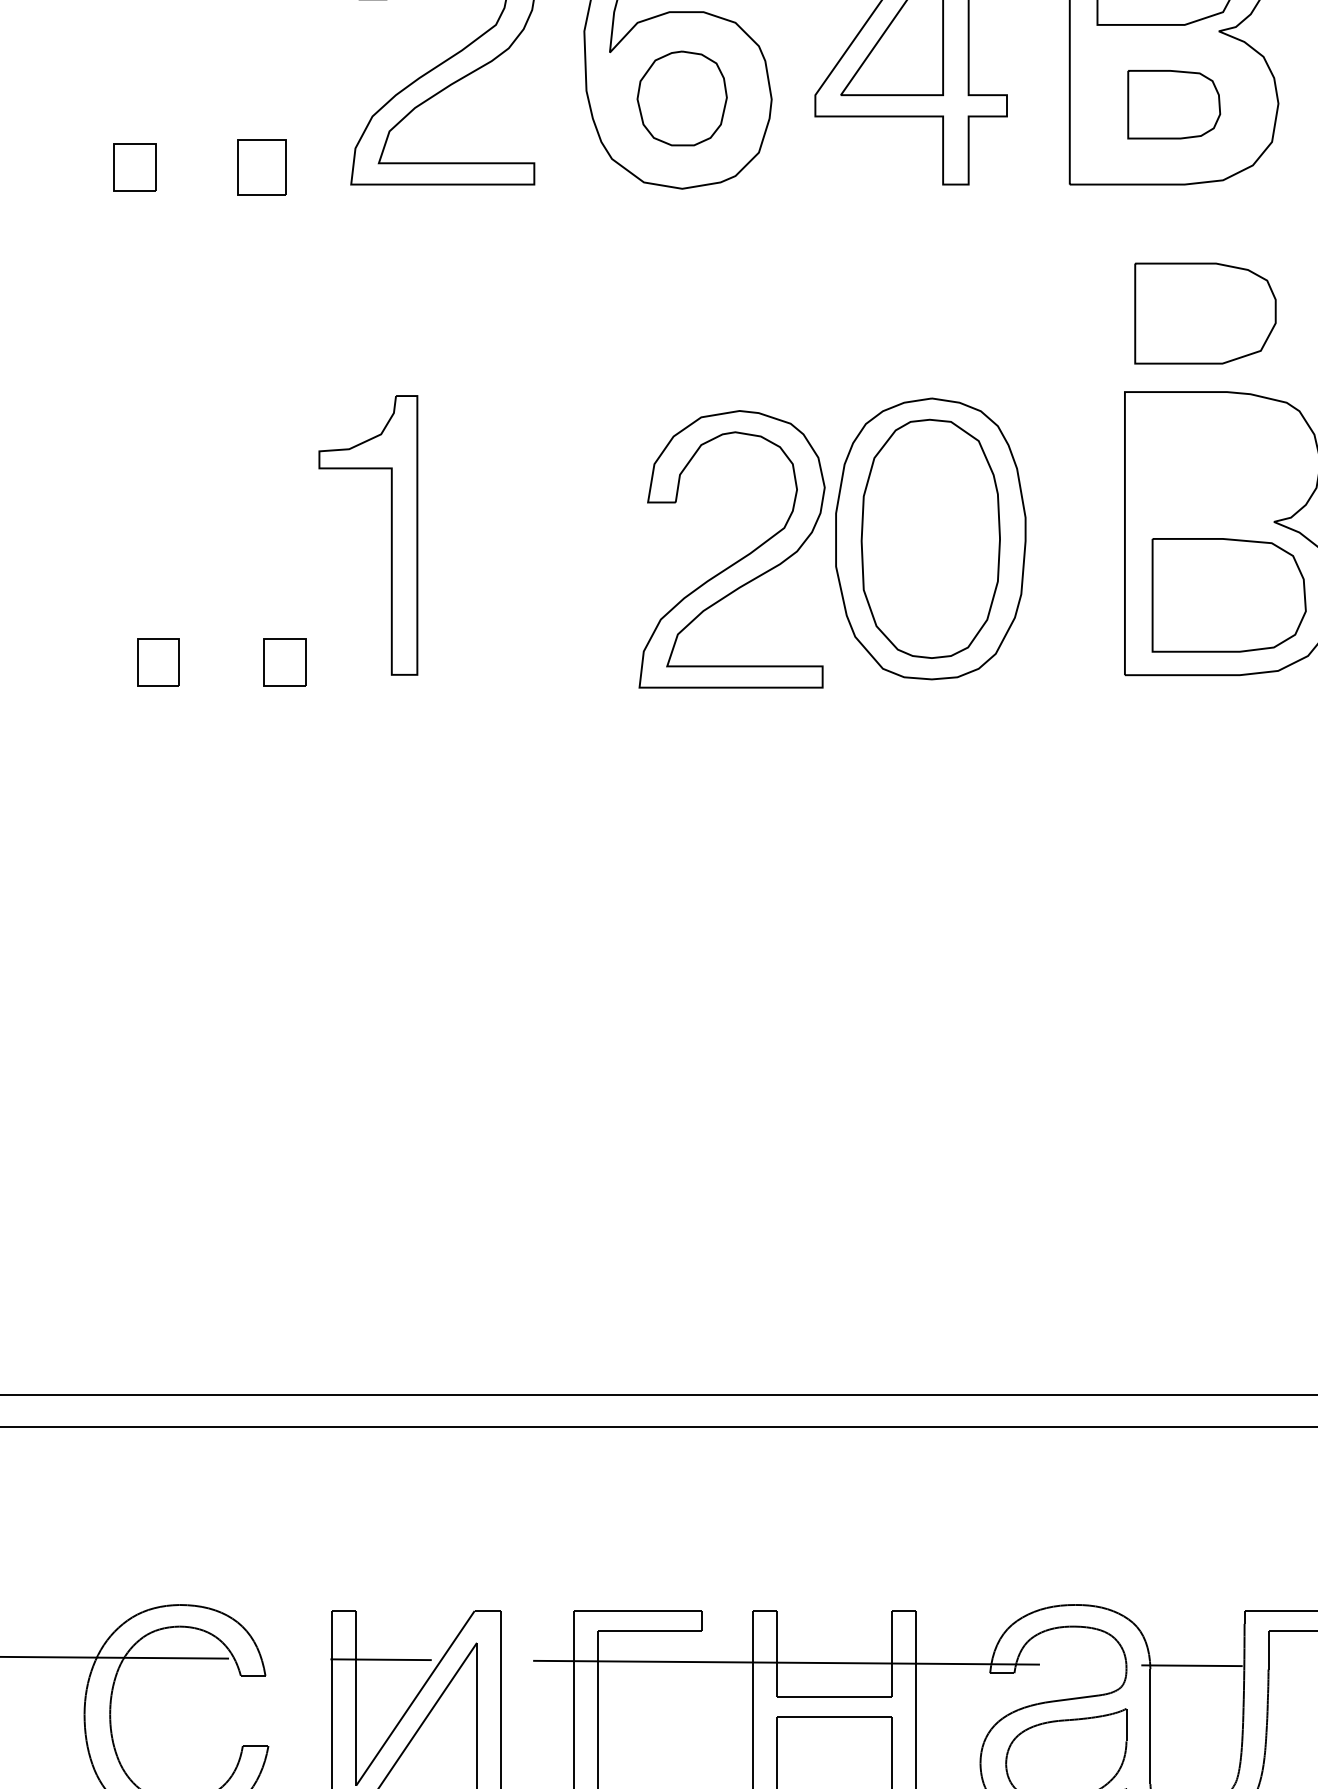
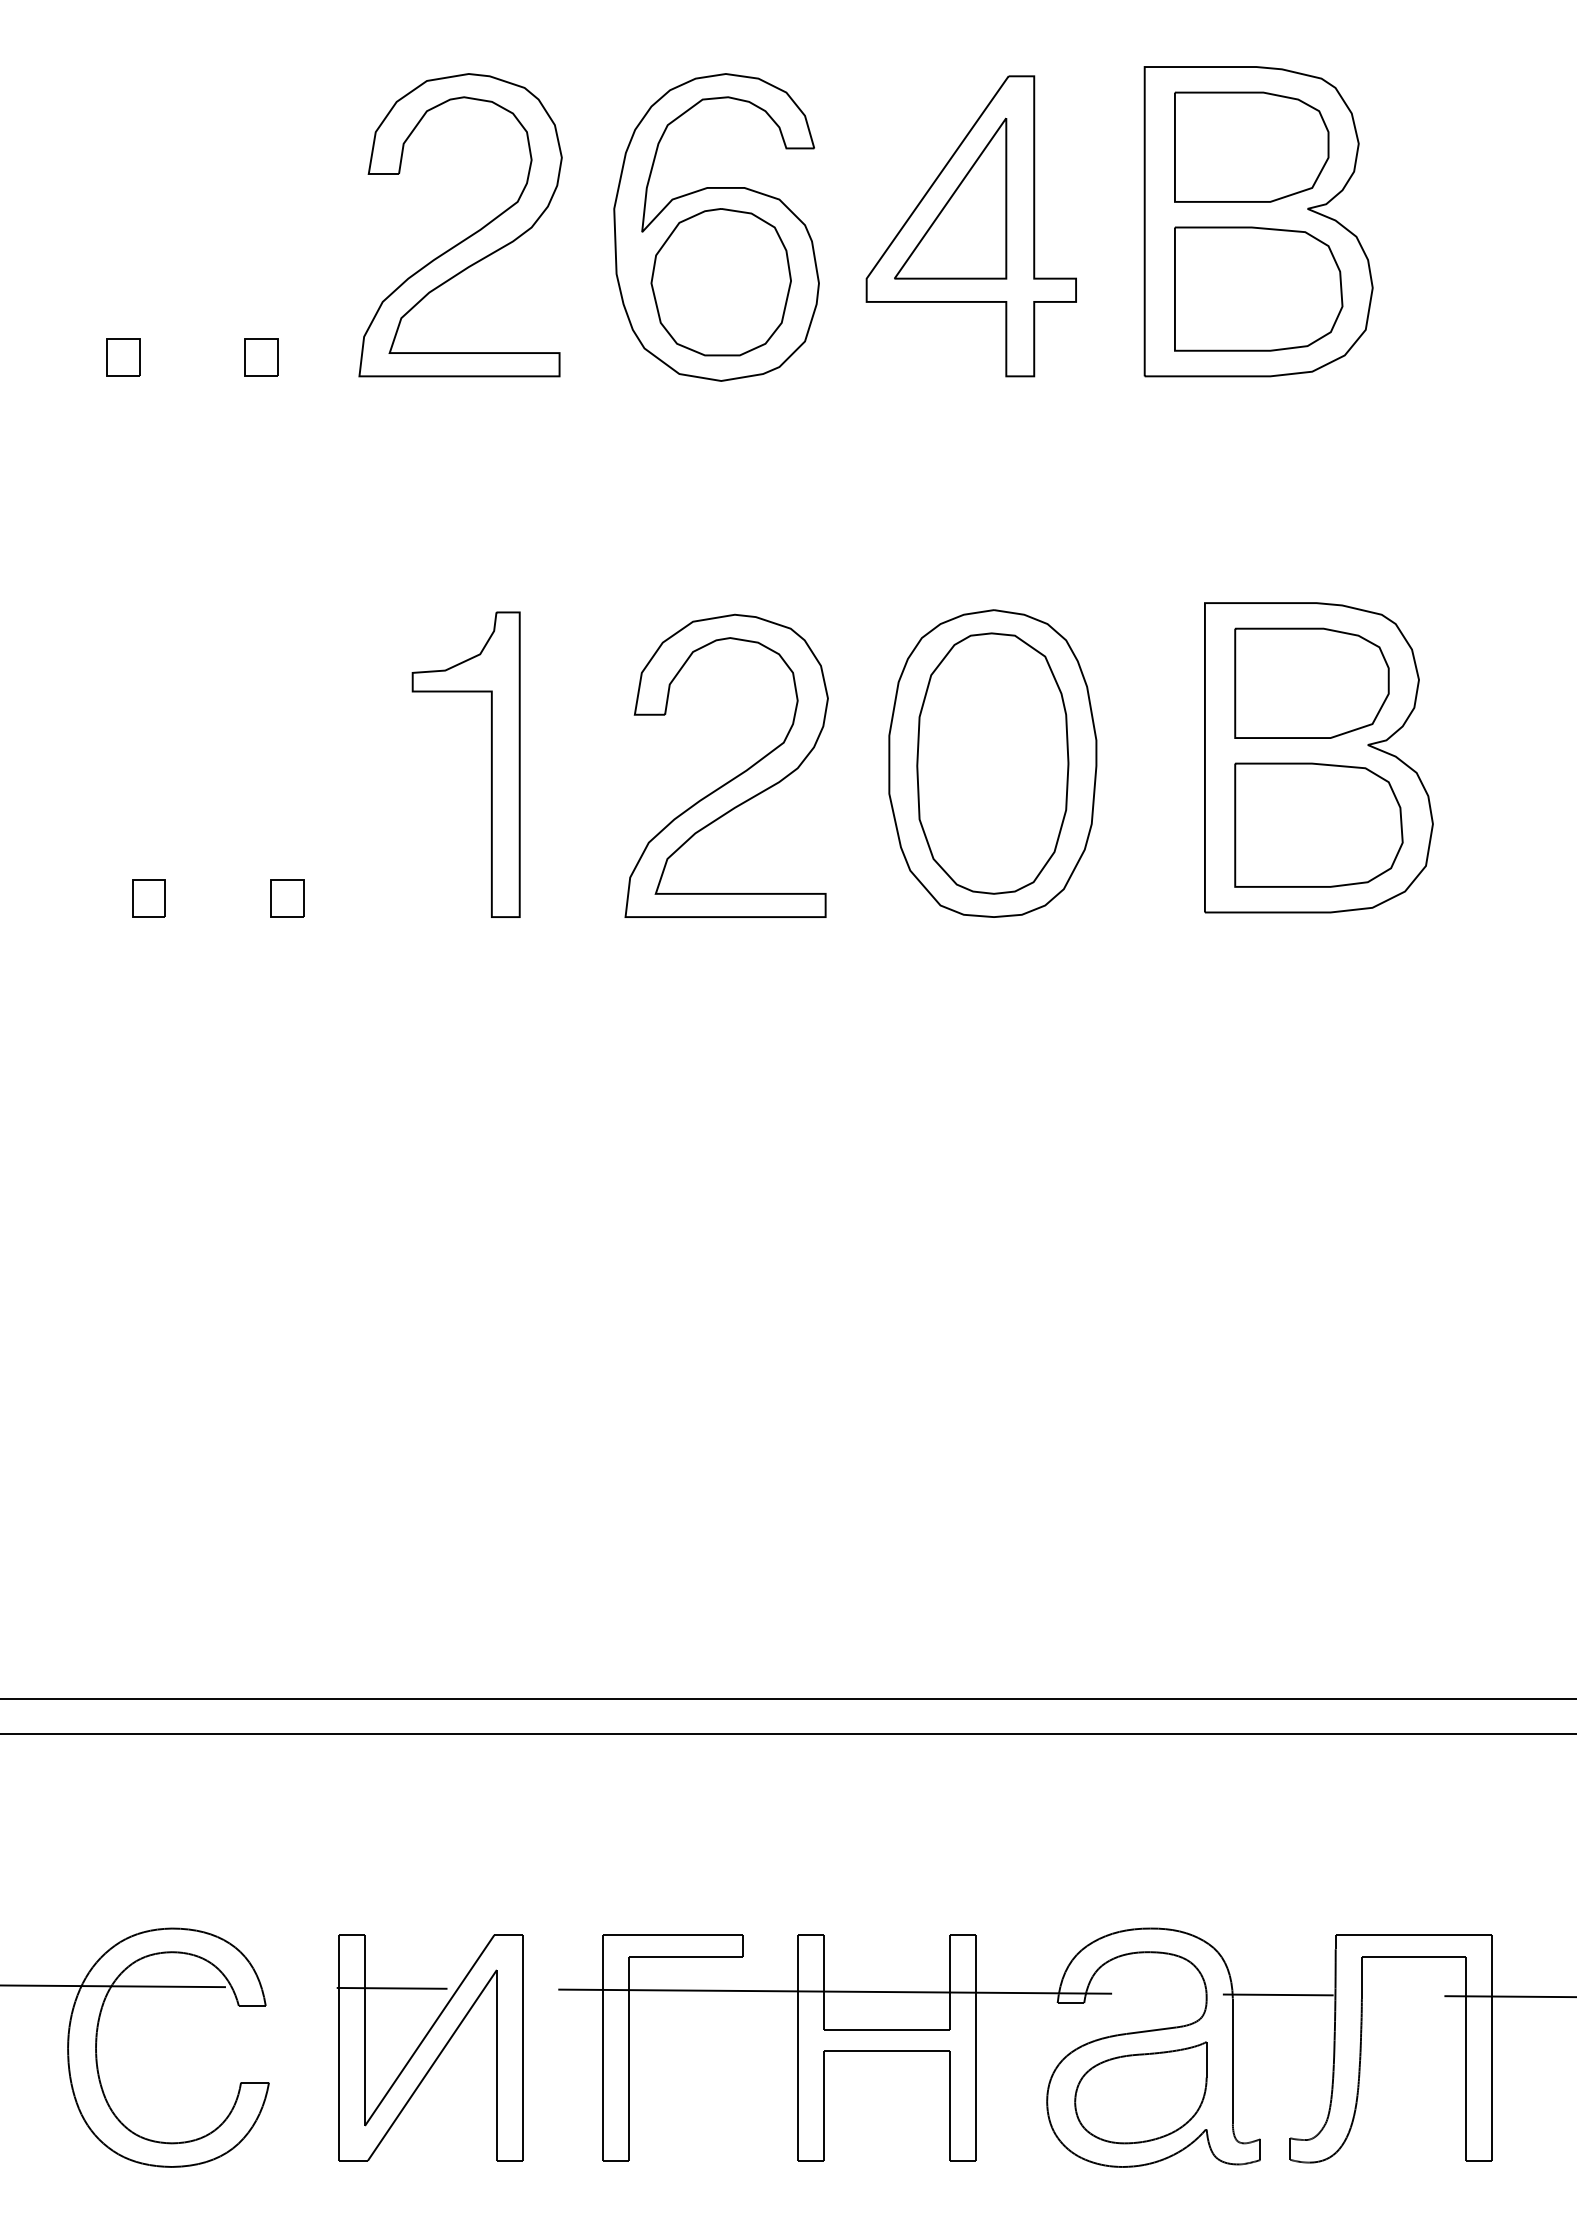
part: (681, 98) -> (720, 282), size x1.43
part: (1173, 104) -> (1258, 288), size x1.67
part: (135, 167) -> (123, 357), size x0.71
part: (261, 167) -> (261, 357), size x0.62
part: (1205, 312) -> (1311, 682), moved
part: (391, 535) -> (491, 764), moved
part: (738, 559) -> (733, 777), moved
part: (158, 662) -> (148, 898), size x0.71
part: (285, 662) -> (287, 898), size x0.71

